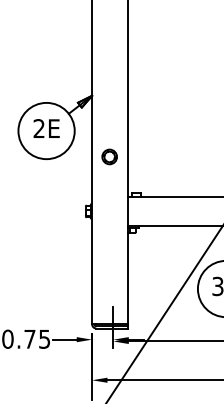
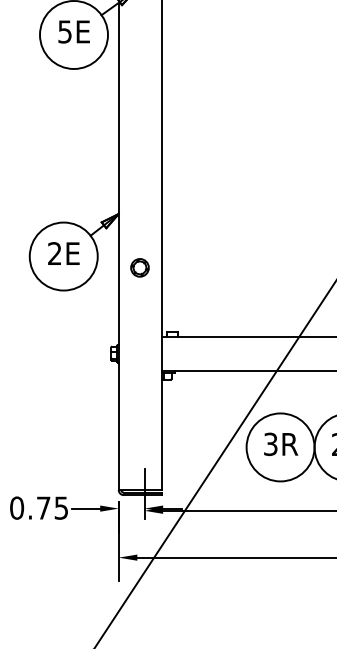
part: (109, 156) -> (139, 267), moved

